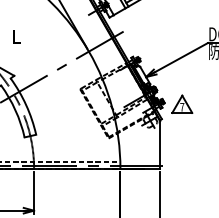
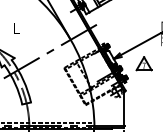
part: (182, 103) -> (144, 63), moved

